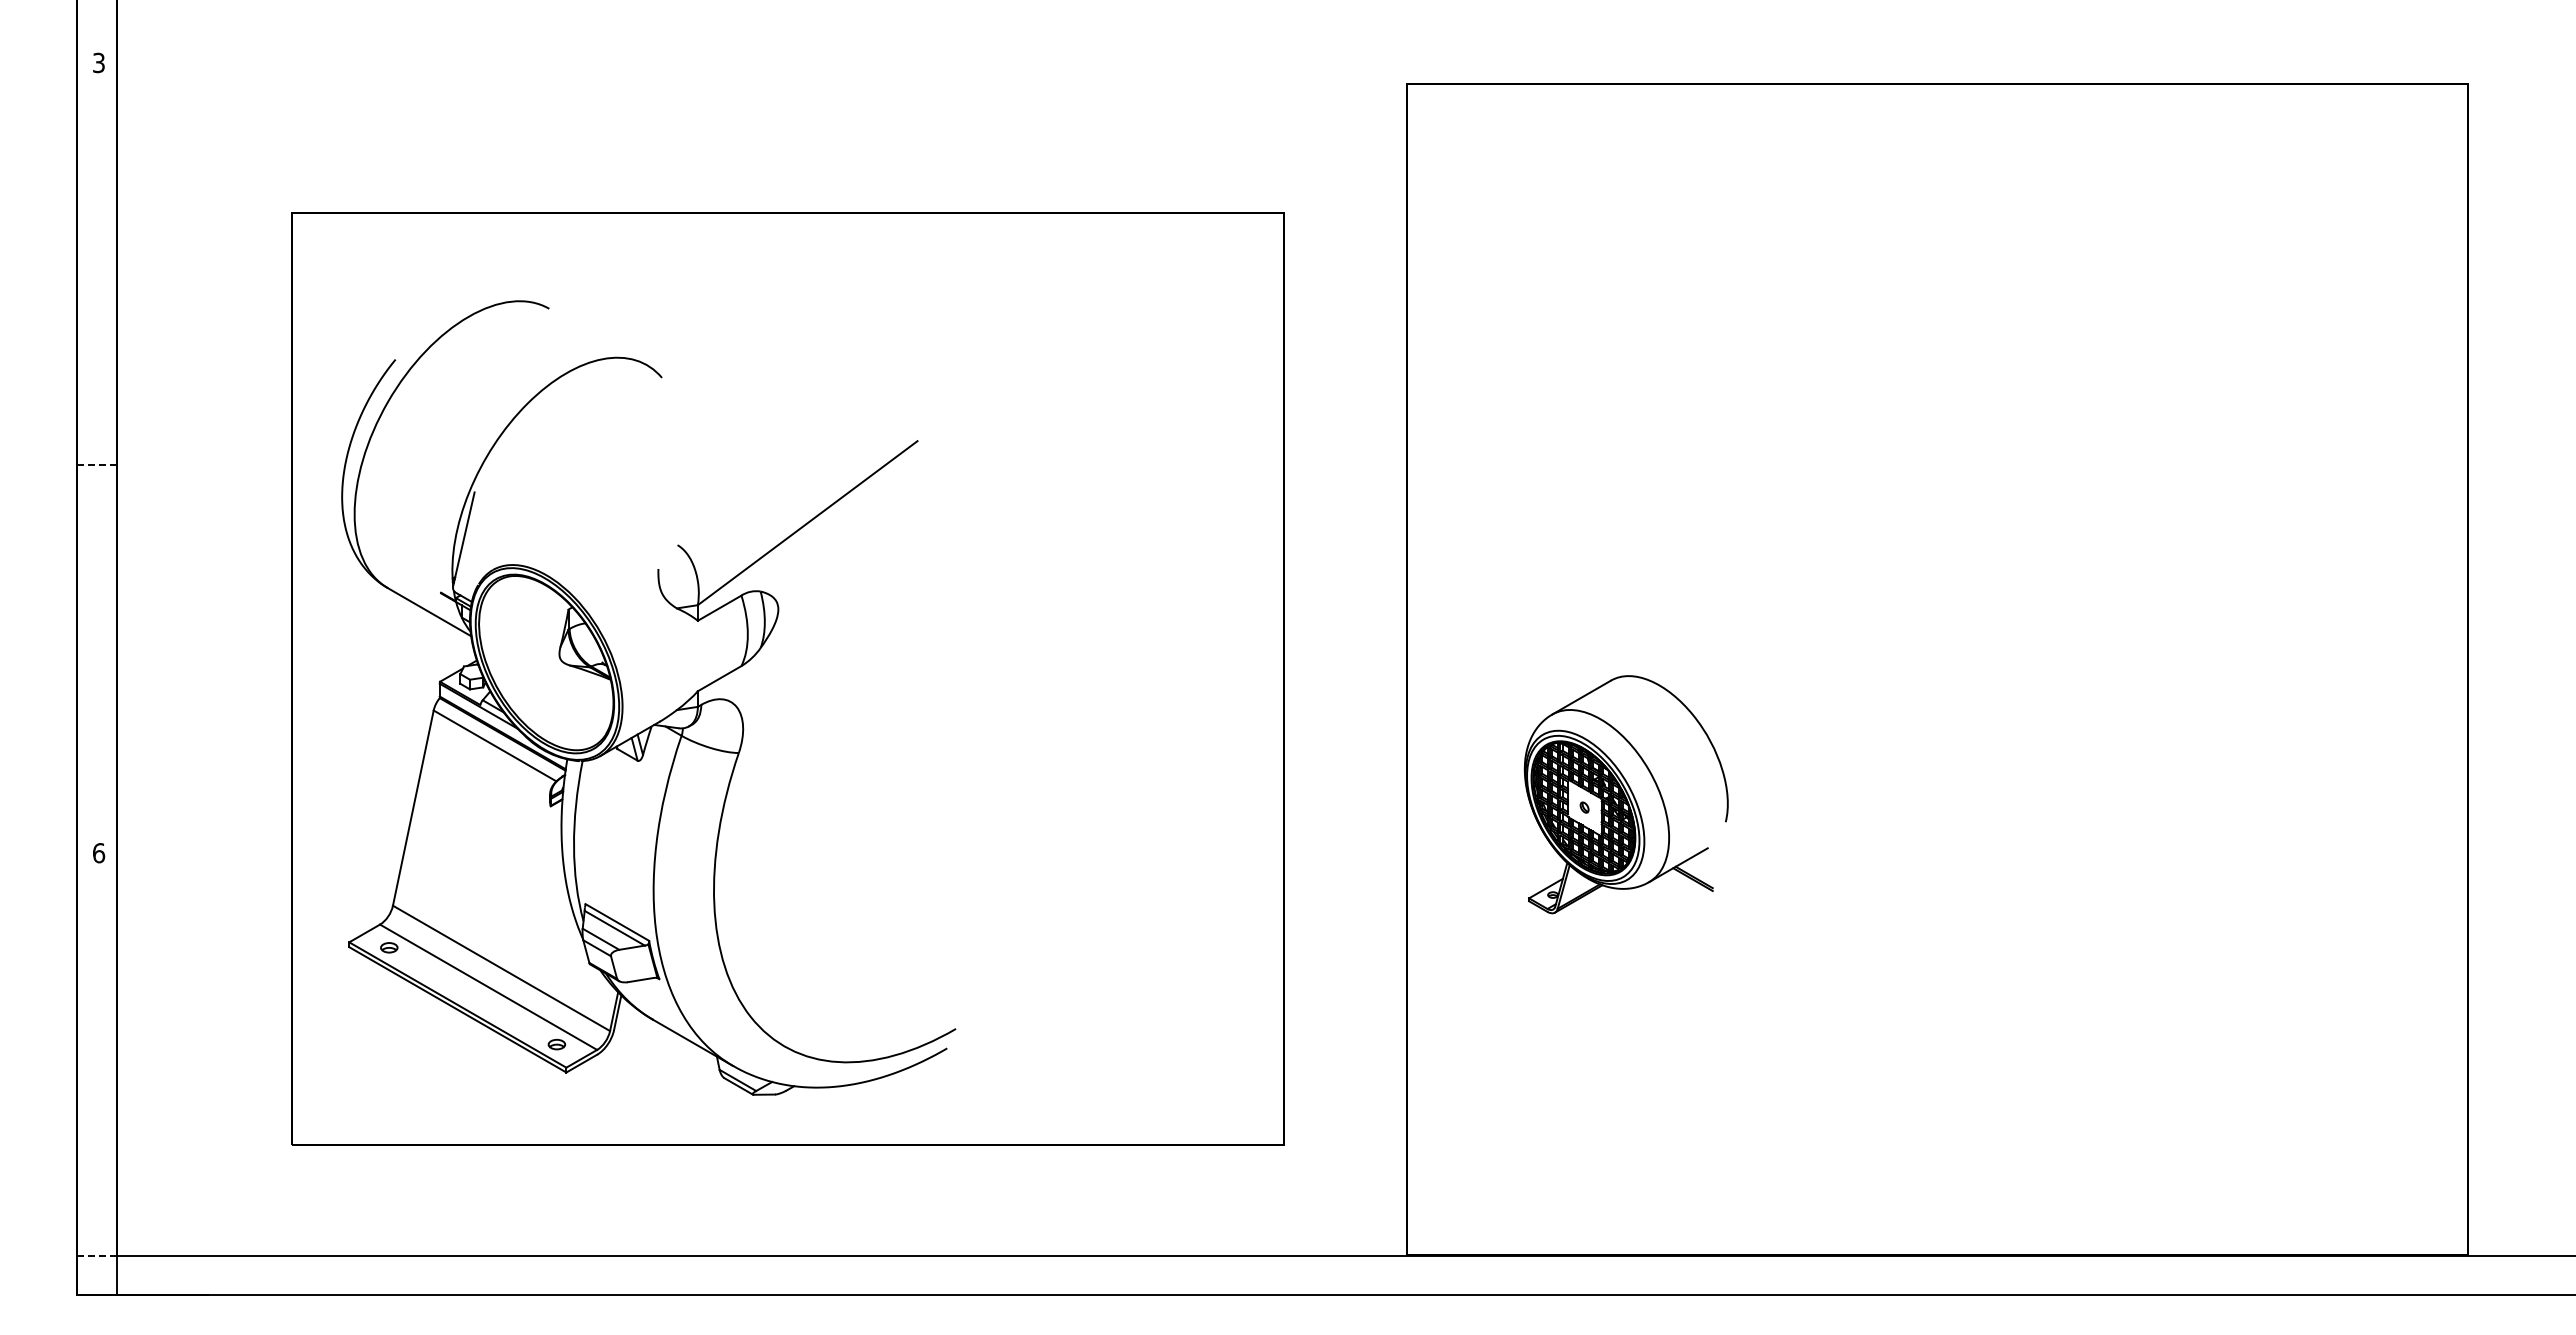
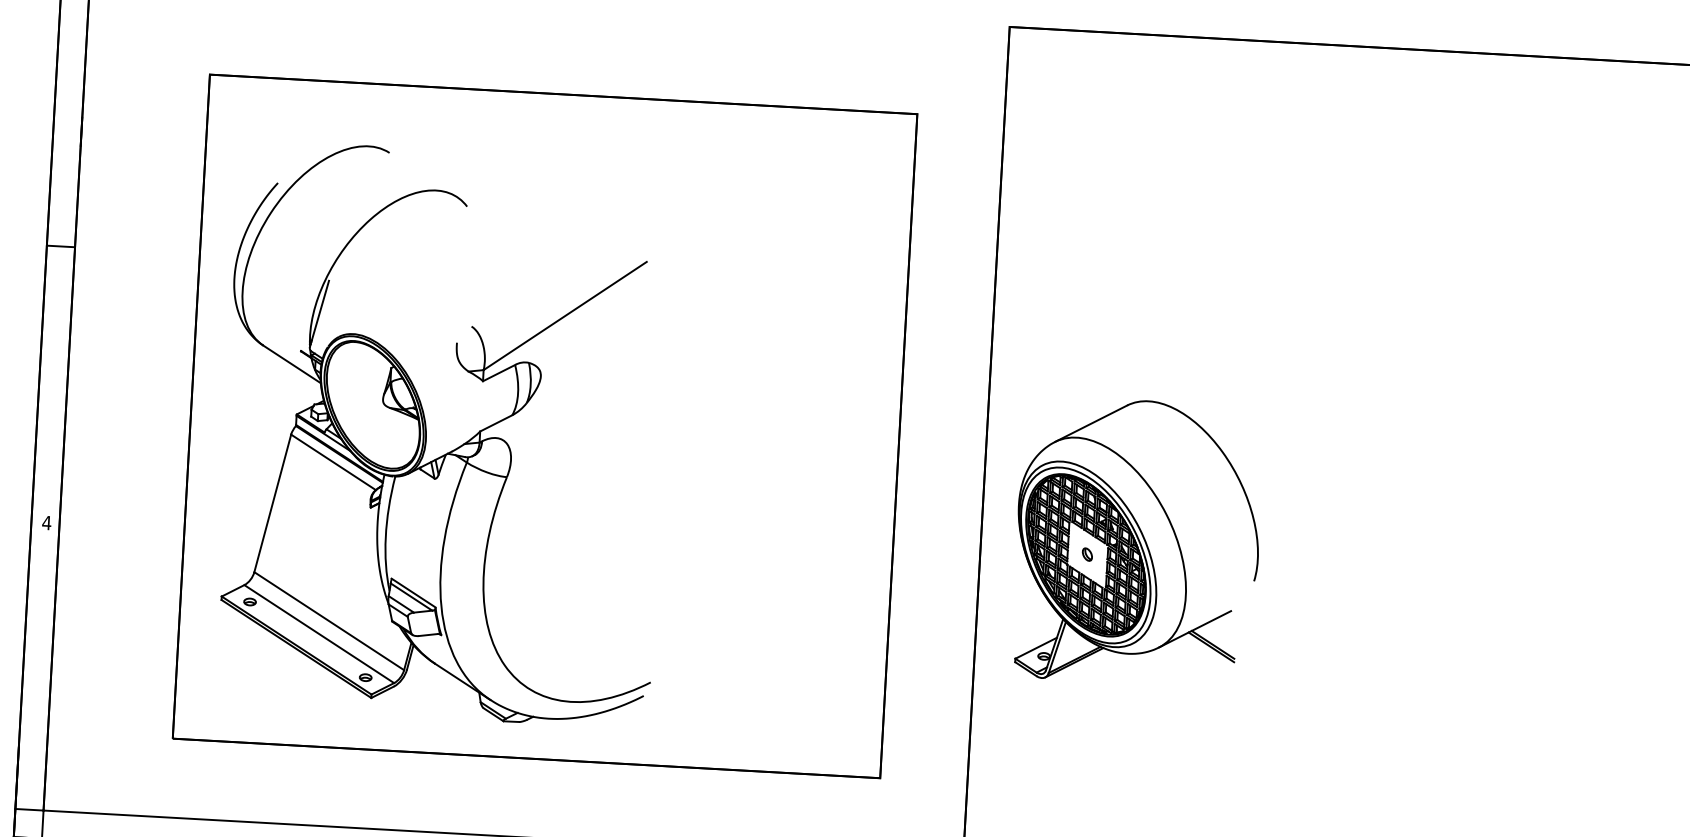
line: (97, 465) -> (61, 246), dashed -> solid
part: (1626, 794) -> (1138, 542), size x1.67
text: (98, 853) -> (46, 523), 6 -> 4
line: (97, 1255) -> (29, 809), dashed -> solid

